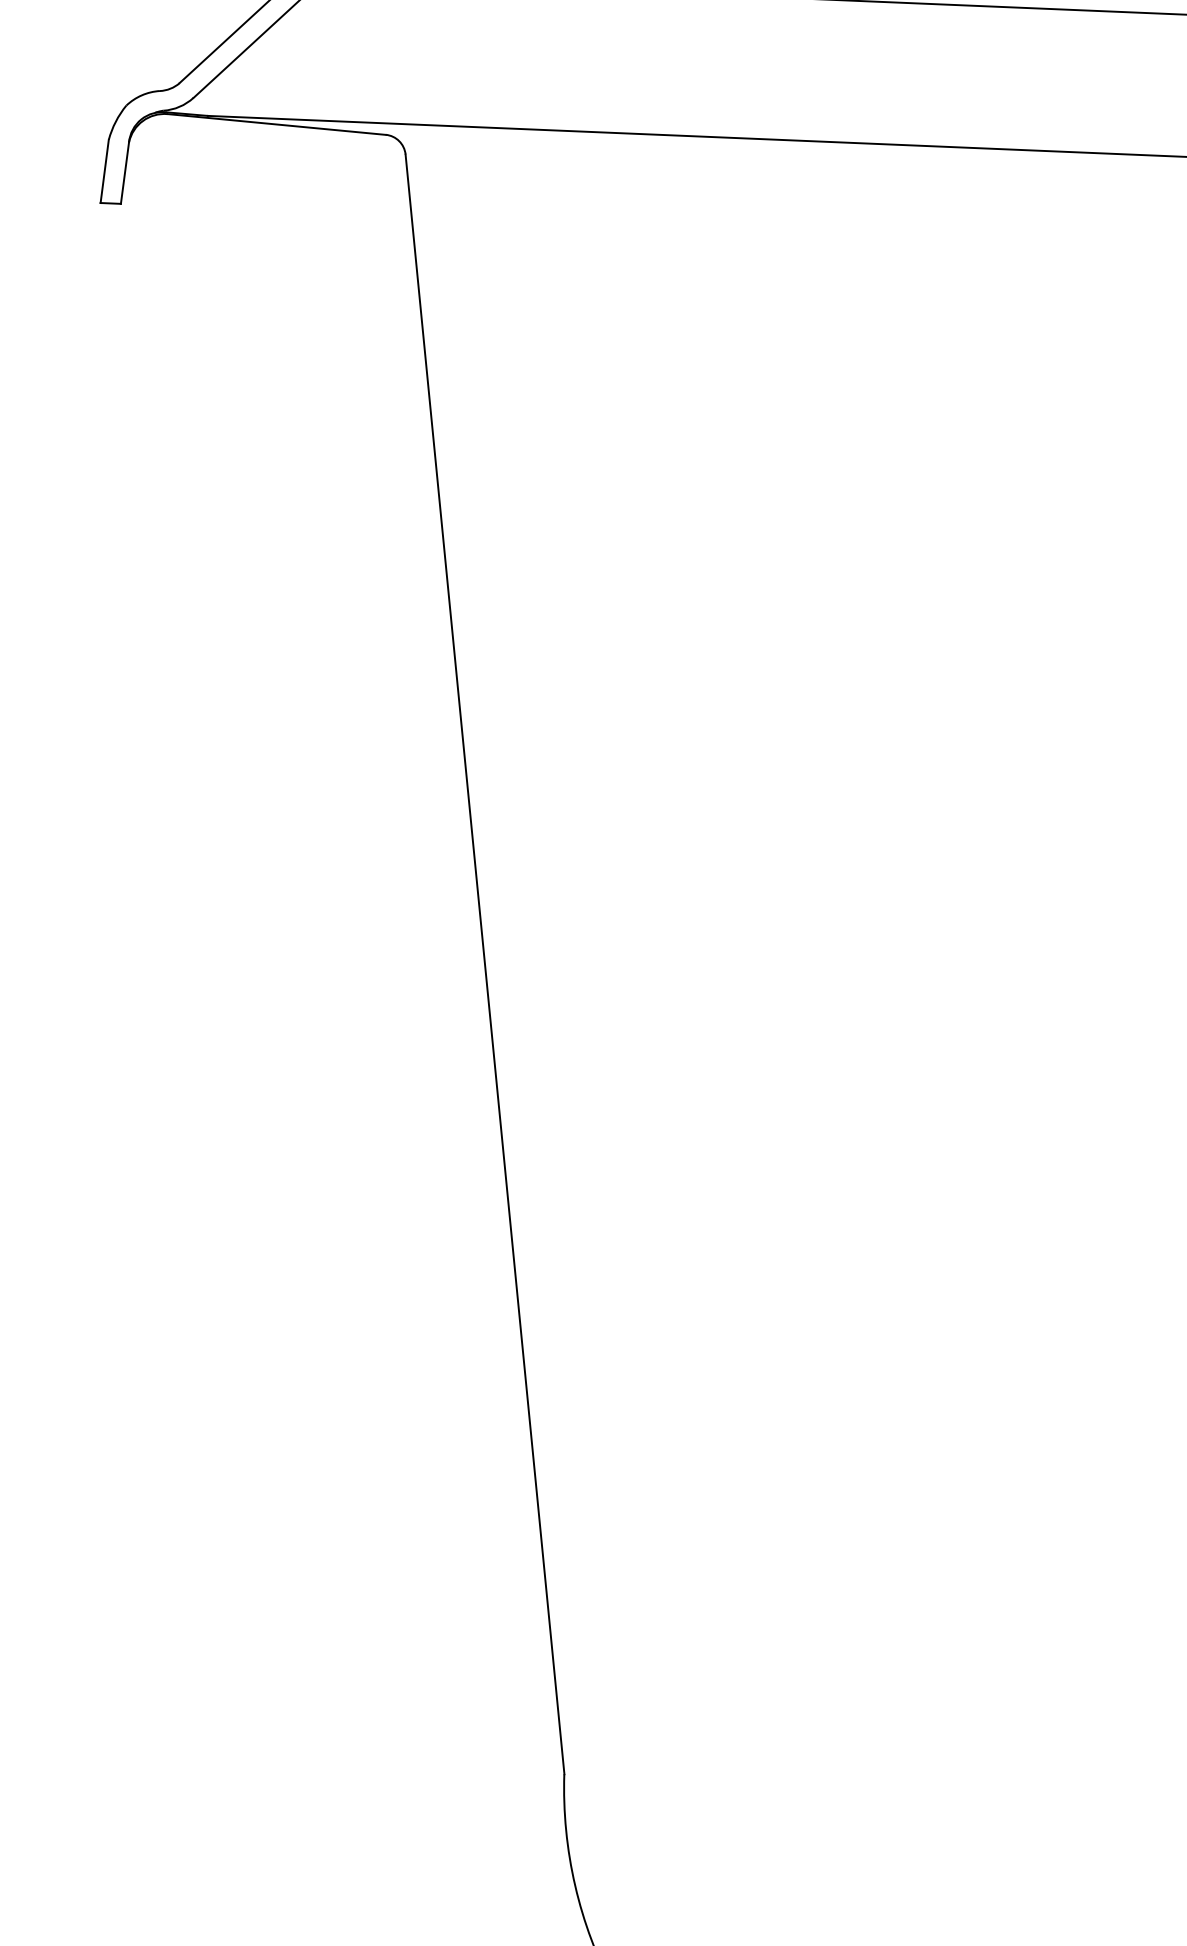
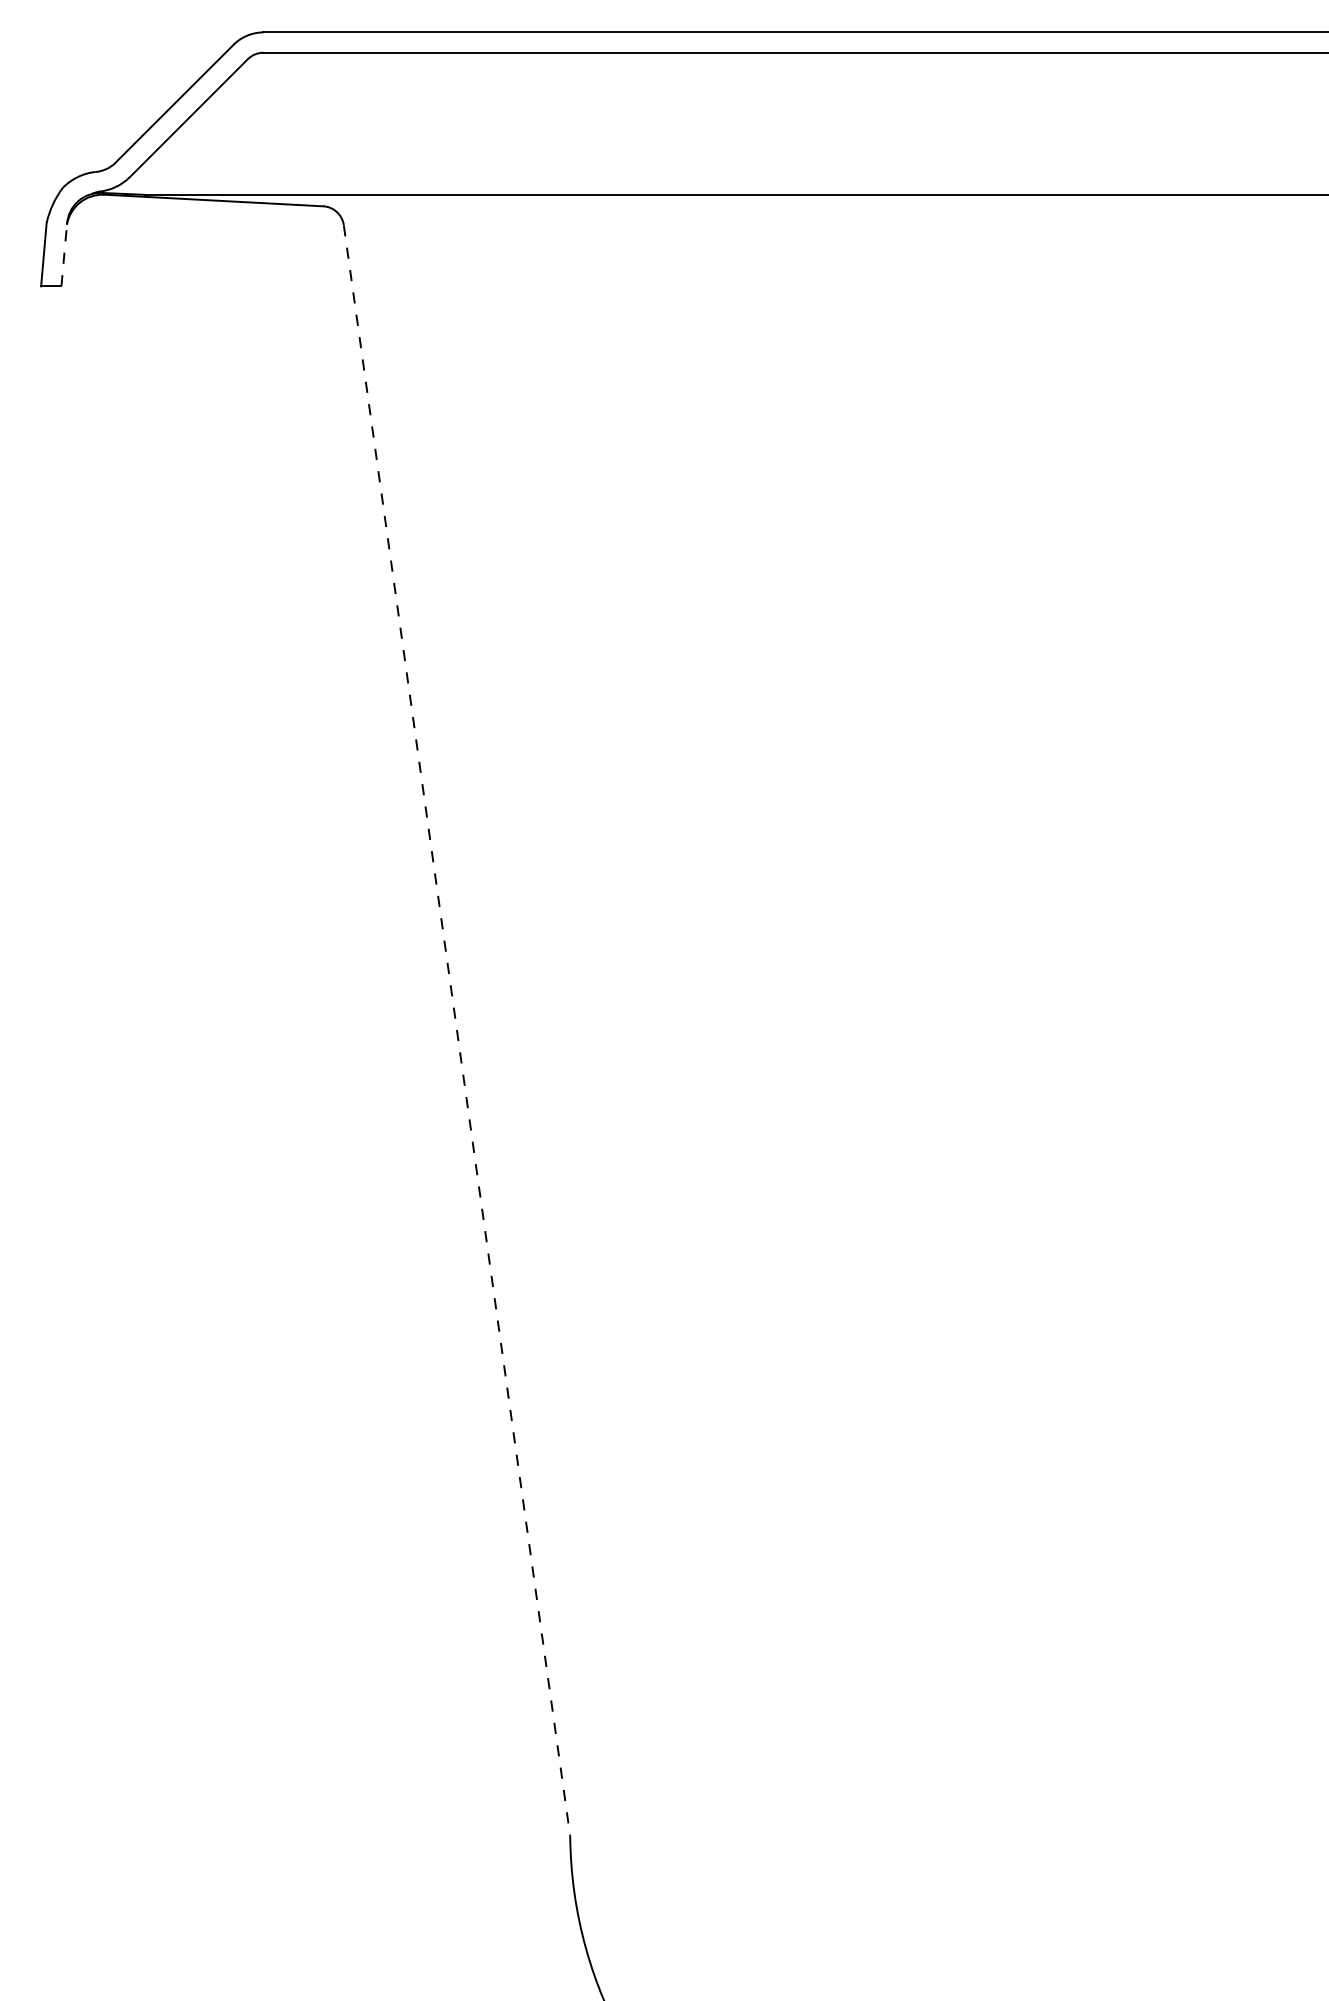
line: (125, 173) -> (64, 255), solid -> dashed
line: (485, 964) -> (457, 1031), solid -> dashed

